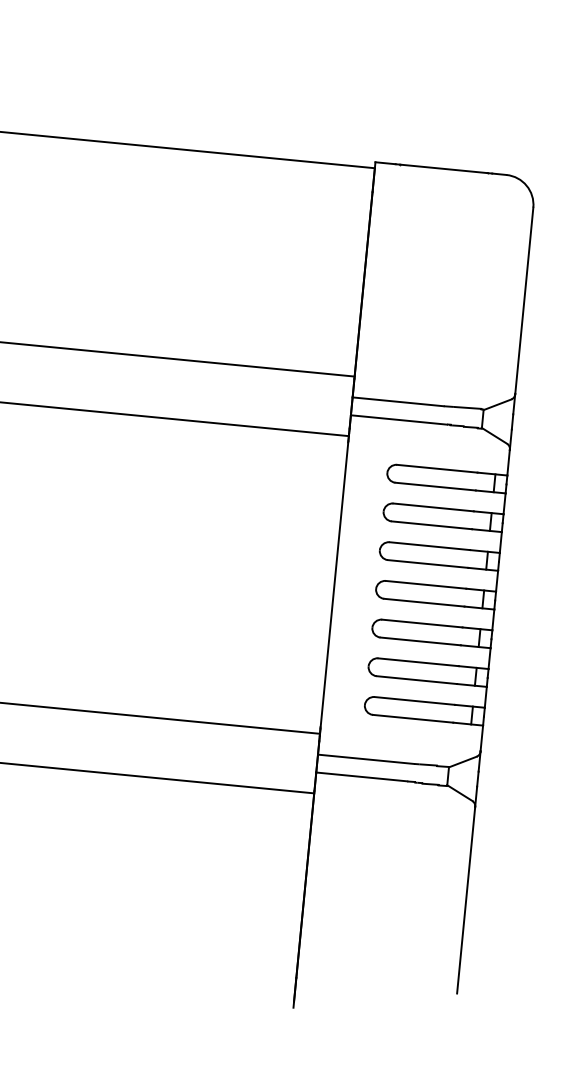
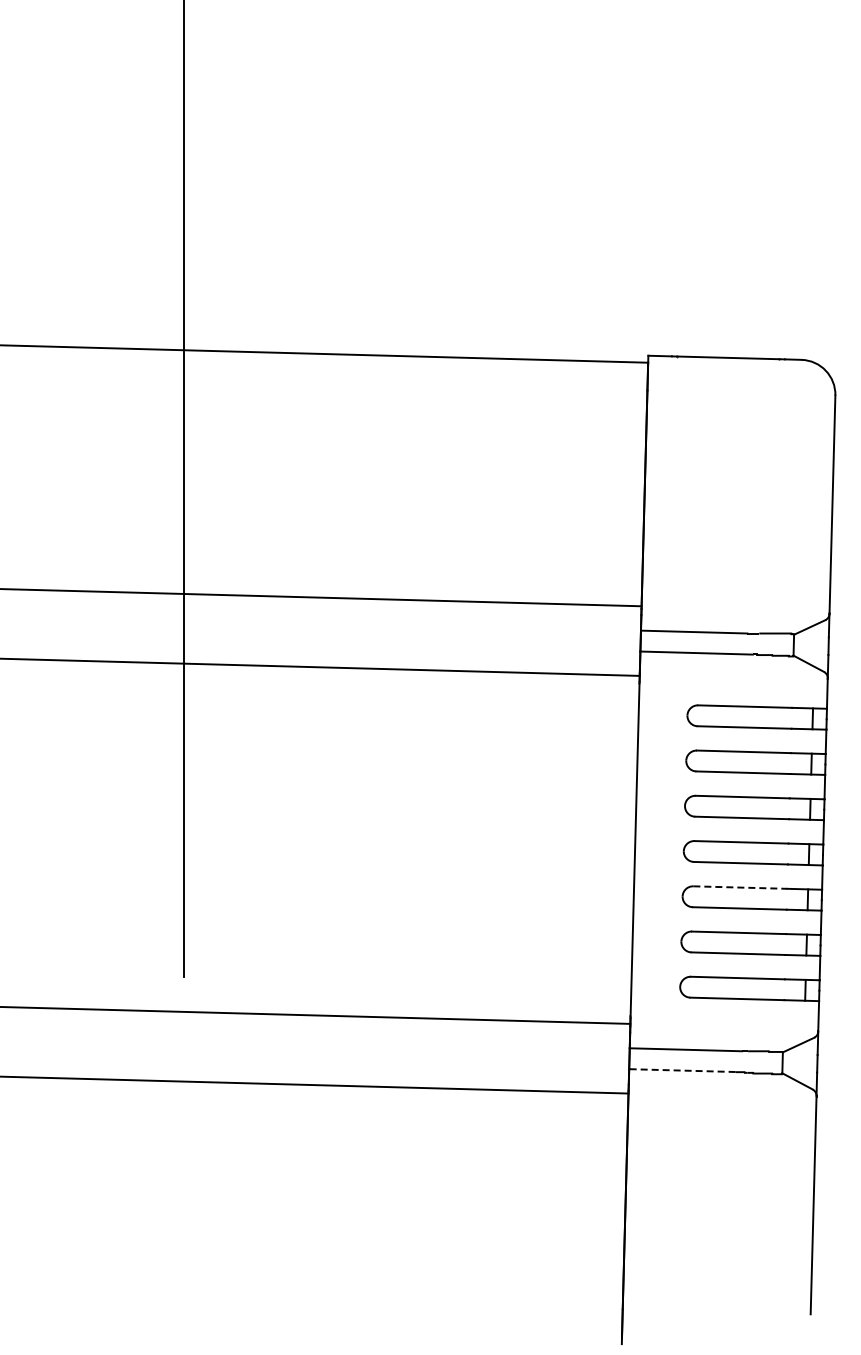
line: (422, 623) -> (740, 887), solid -> dashed
line: (361, 776) -> (681, 1070), solid -> dashed

